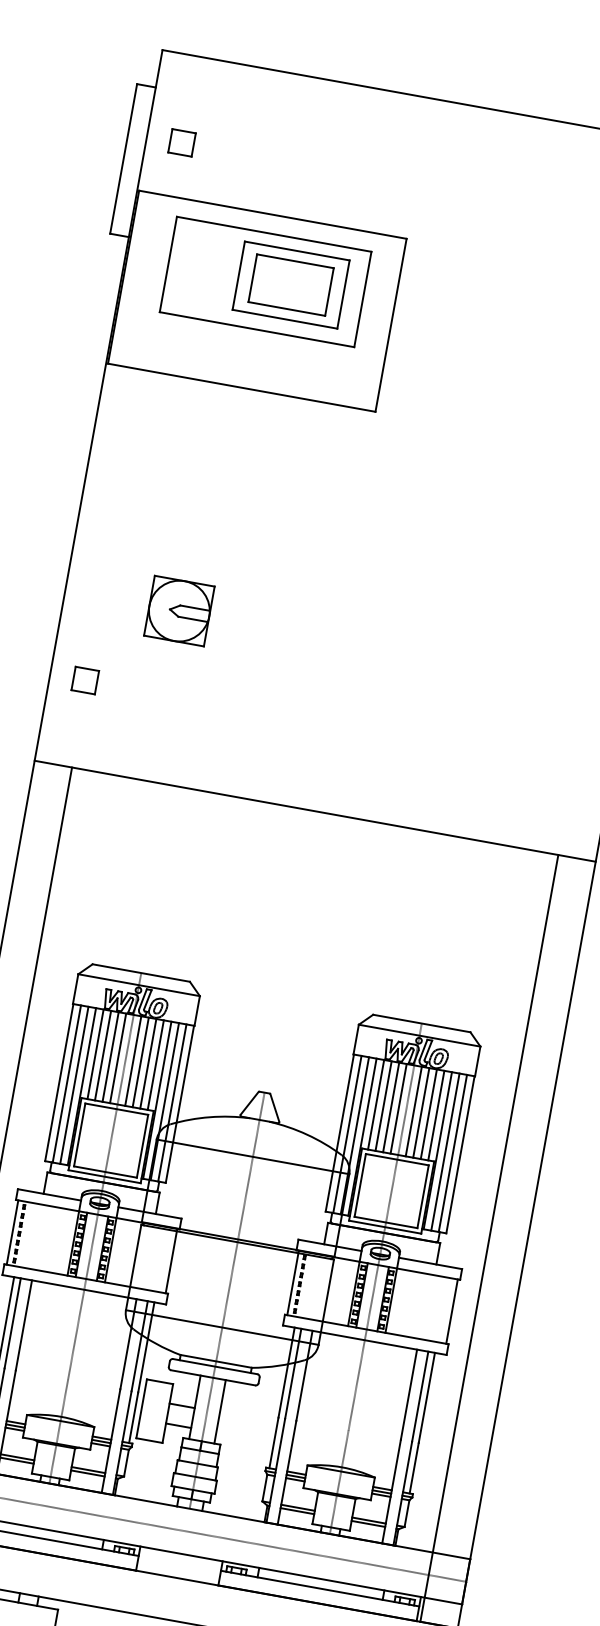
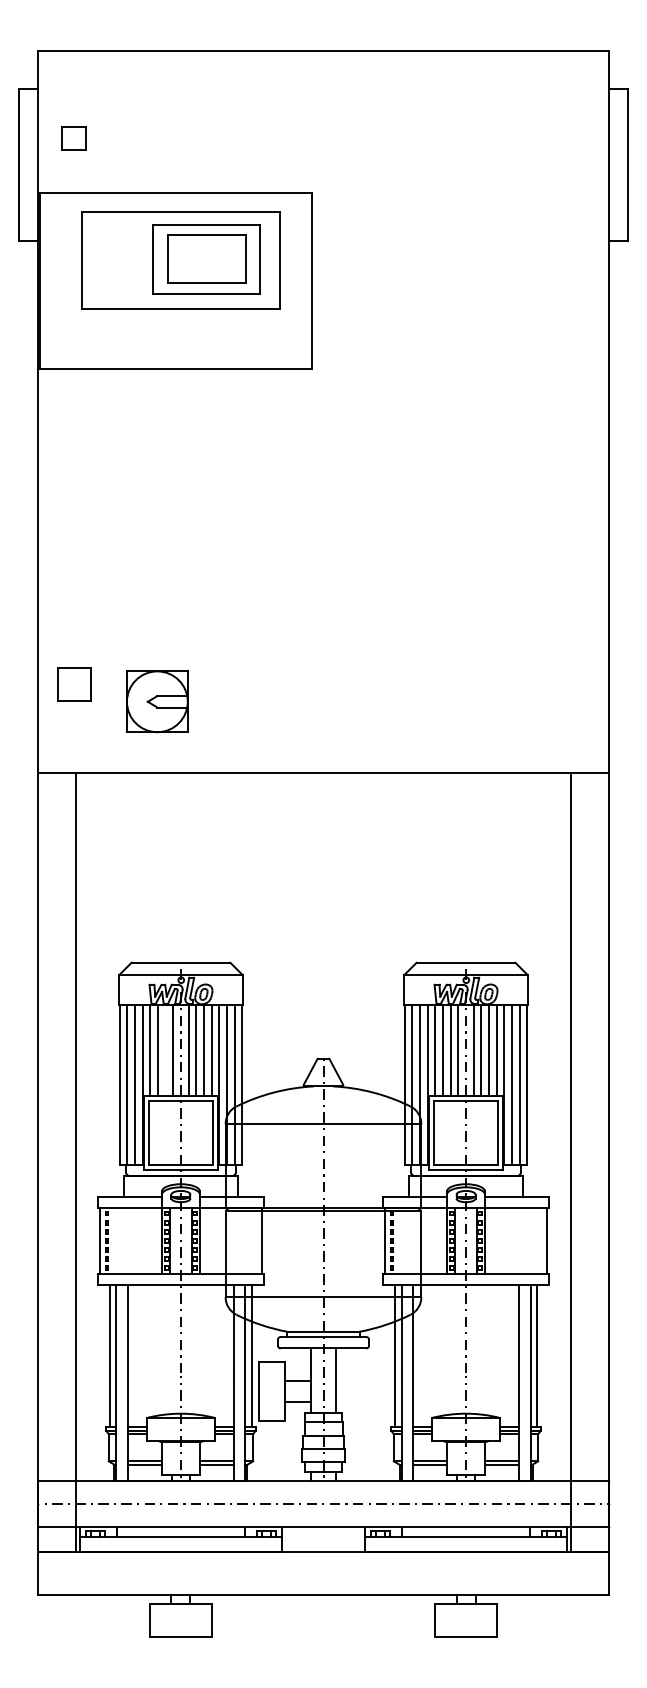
part: (179, 610) -> (157, 701), moved
part: (84, 680) -> (73, 684), size x1.4
line: (110, 1056) -> (165, 1050), removed

